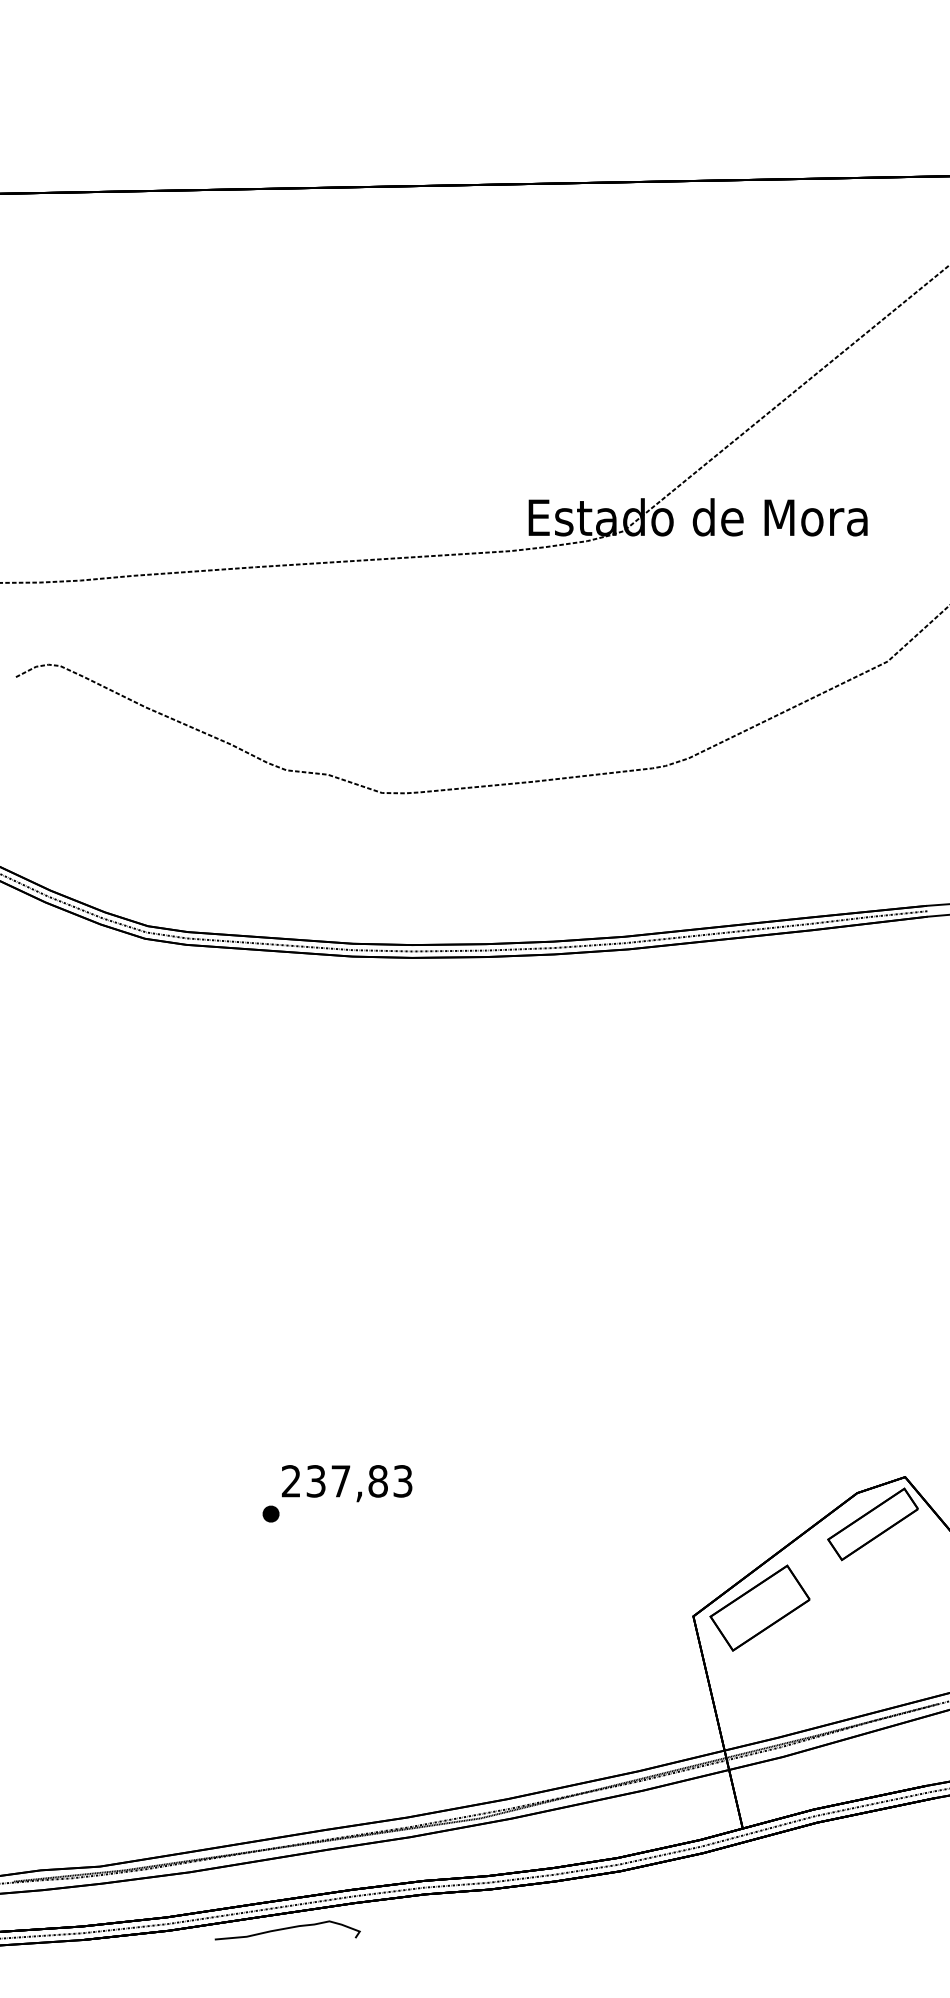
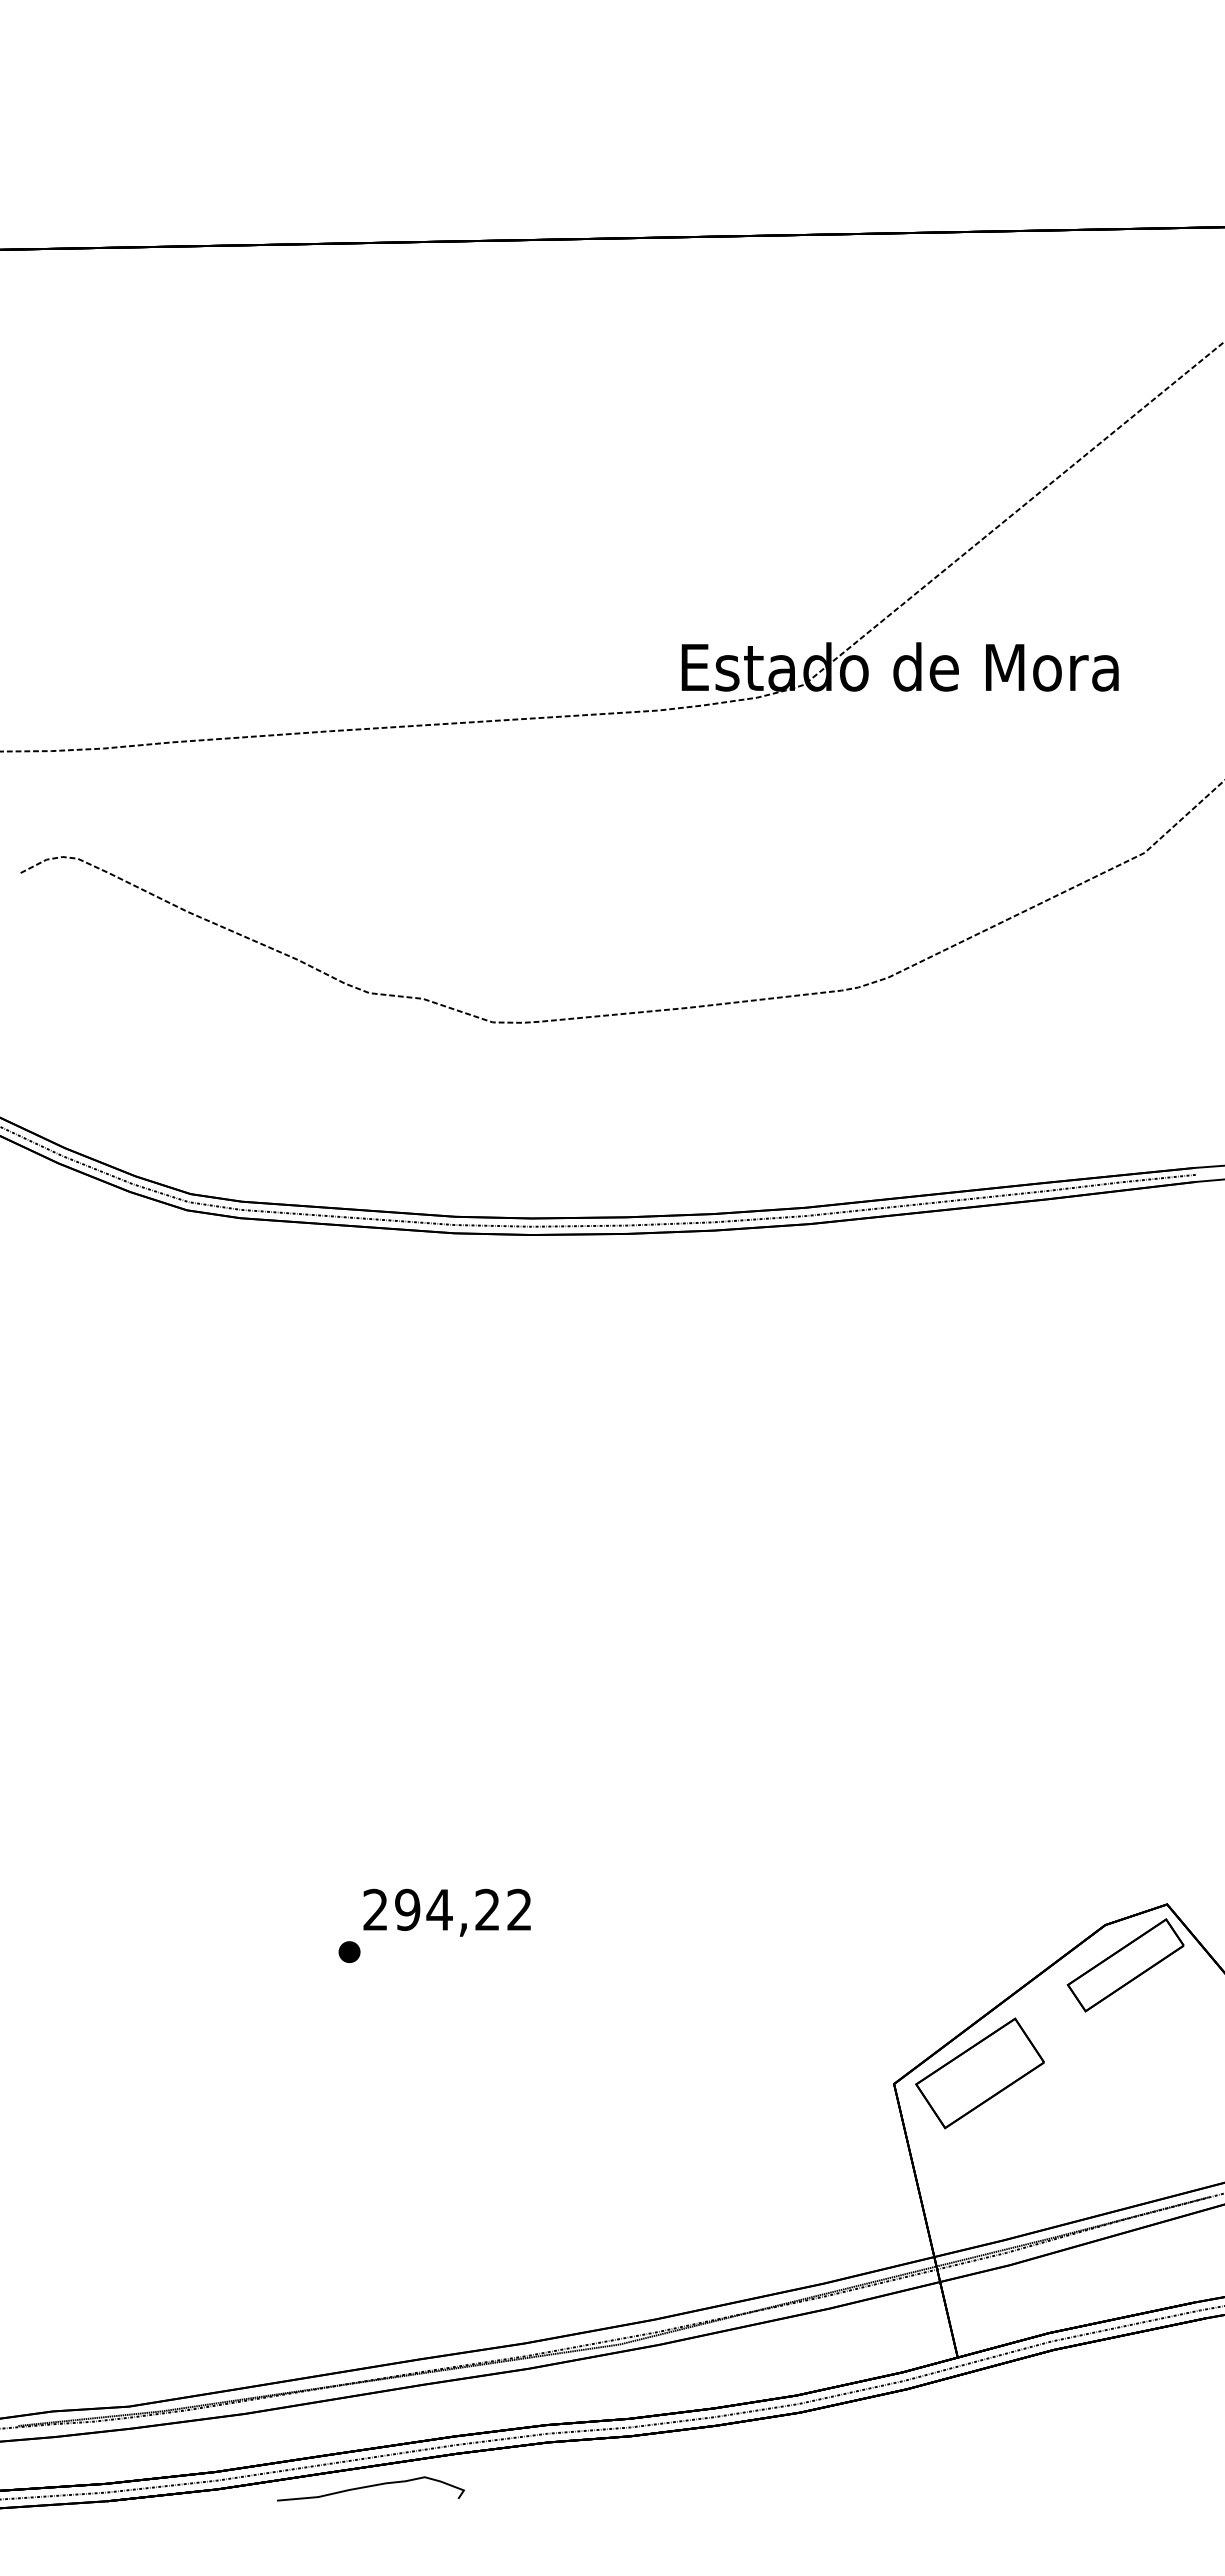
text: (359, 1481) -> (463, 1909), 237,83 -> 294,22

